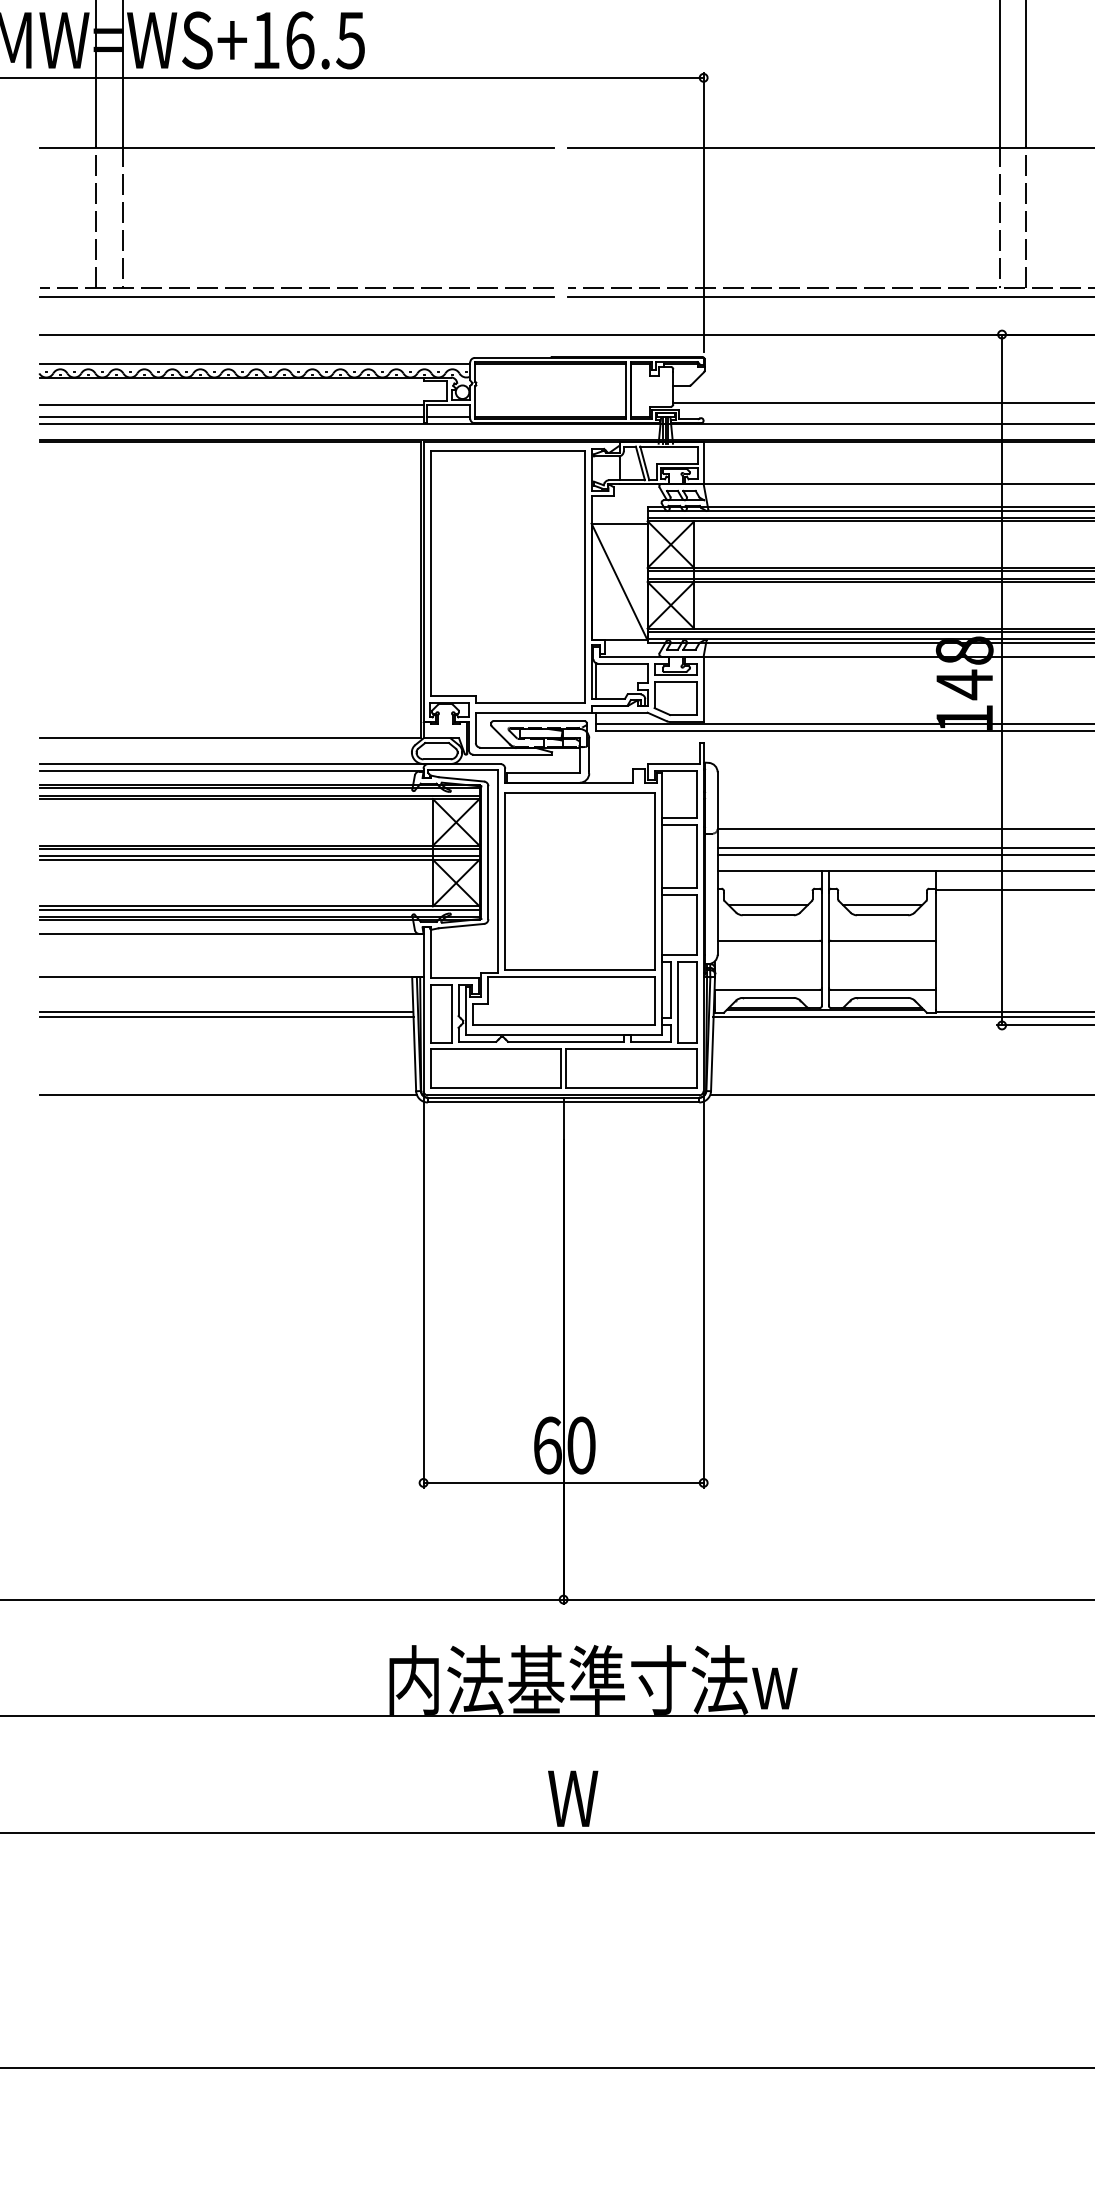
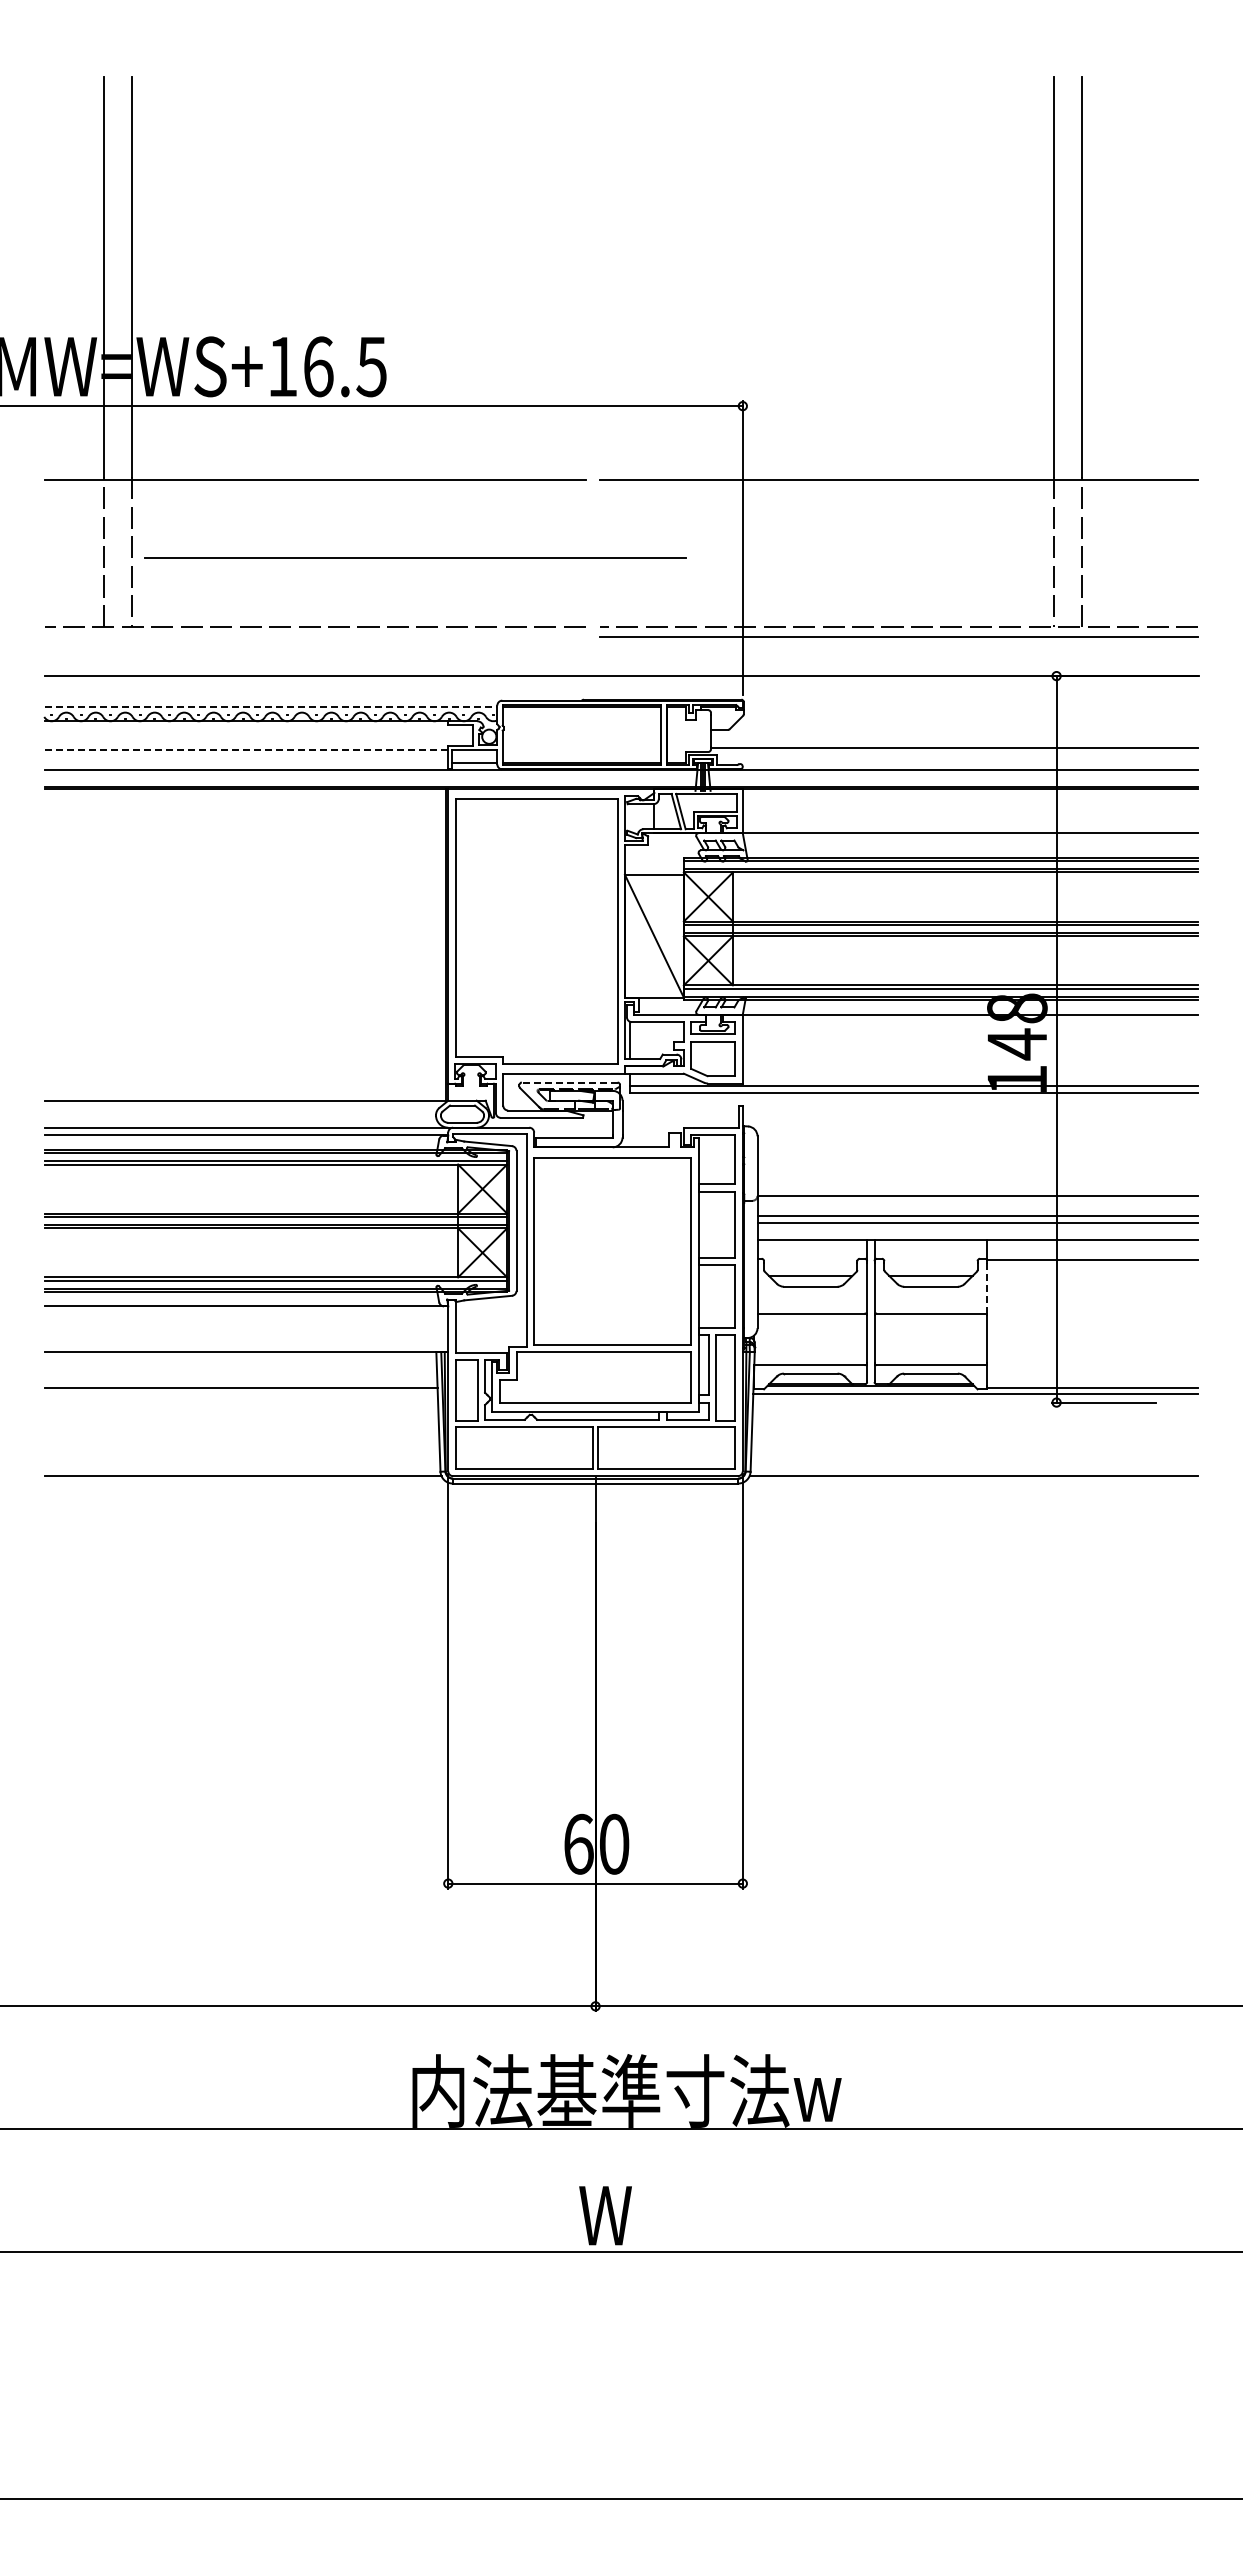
line: (297, 296) -> (415, 557), moved
line: (255, 363) -> (271, 706), solid -> dashed
line: (231, 405) -> (246, 750), solid -> dashed
line: (231, 417) -> (246, 763), removed
line: (538, 721) -> (569, 1082), solid -> dashed
line: (936, 916) -> (987, 1288), solid -> dashed
line: (225, 1016) -> (240, 1393), removed

